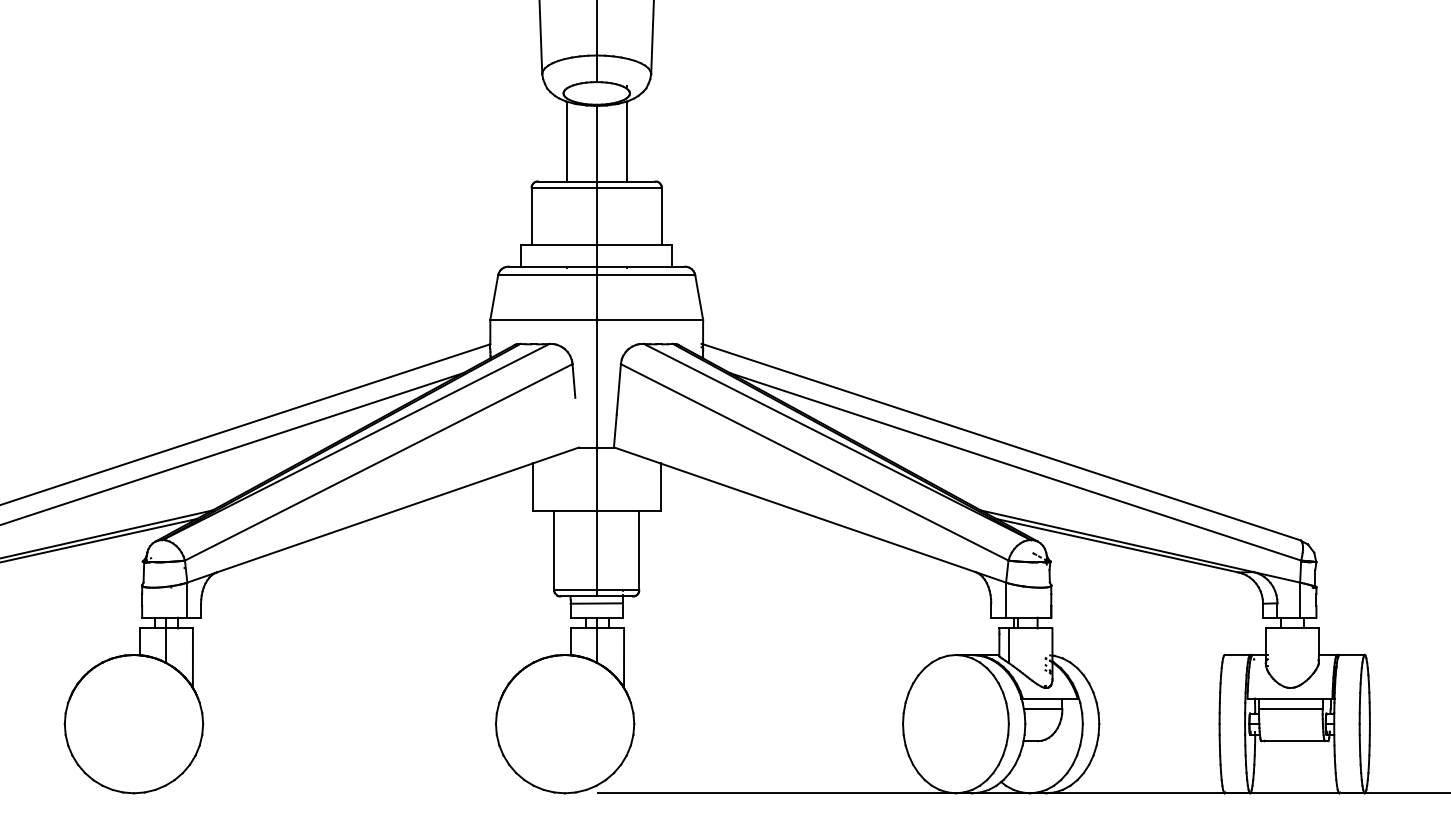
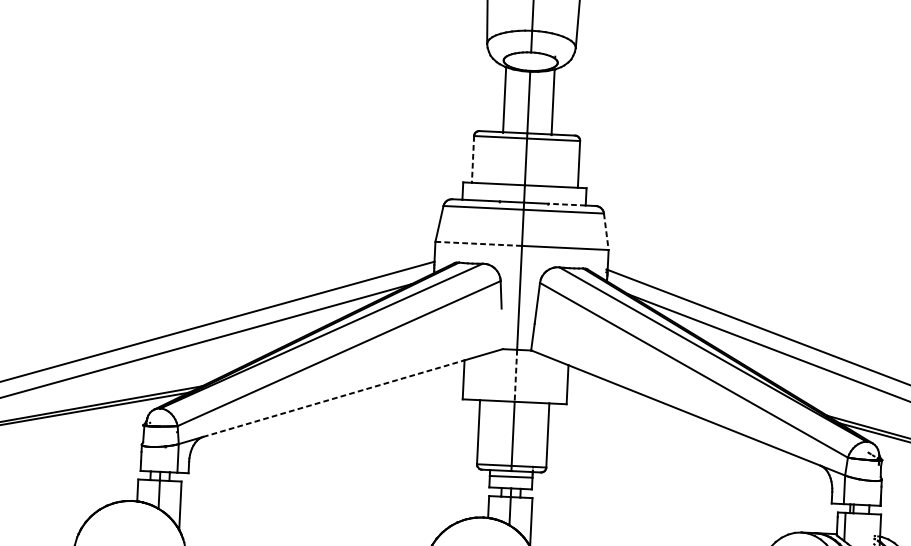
line: (531, 216) -> (472, 159), solid -> dashed
line: (649, 266) -> (567, 204), solid -> dashed
line: (699, 297) -> (606, 231), solid -> dashed
line: (544, 319) -> (479, 243), solid -> dashed
line: (596, 479) -> (515, 375), solid -> dashed
line: (375, 517) -> (334, 398), solid -> dashed

